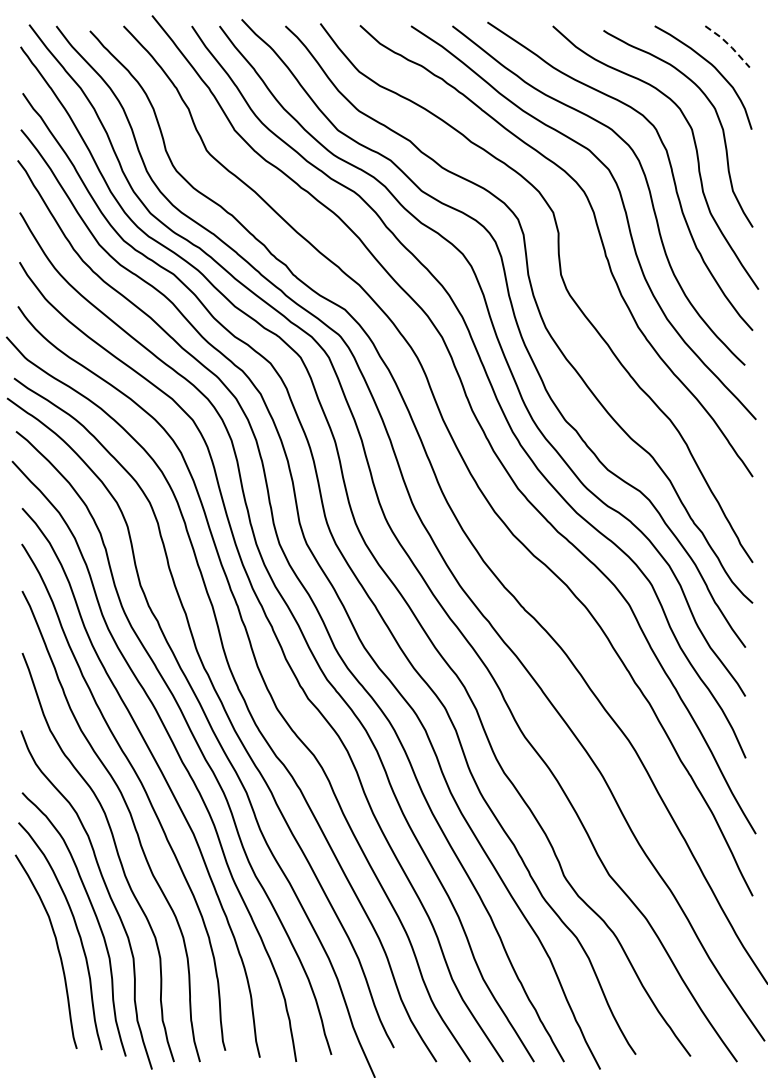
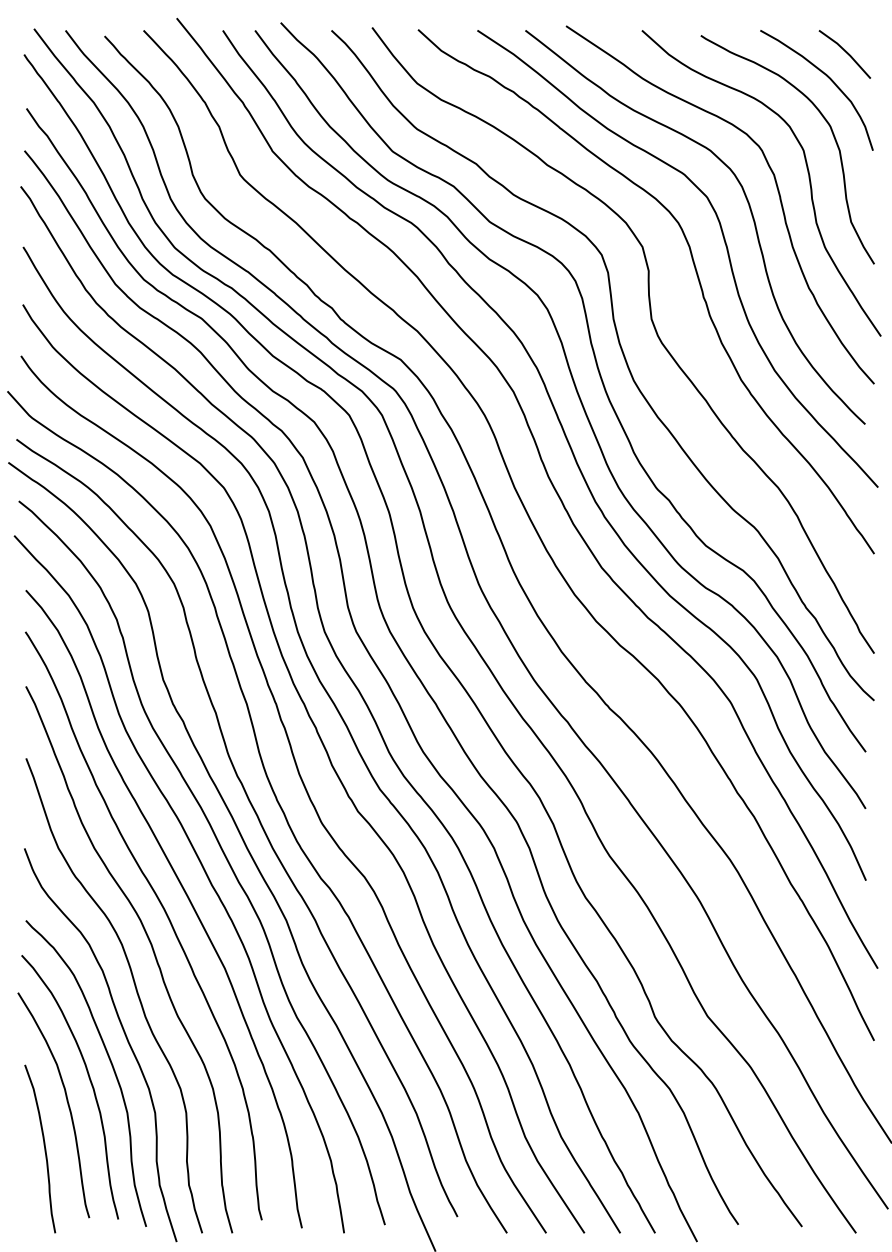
line: (729, 45) -> (847, 52), dashed -> solid
curve: (37, 988) -> (43, 1147), added

